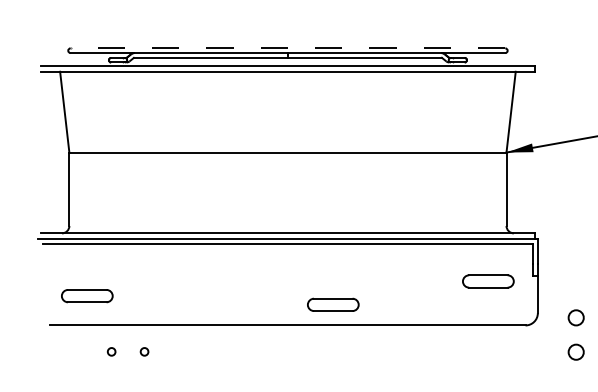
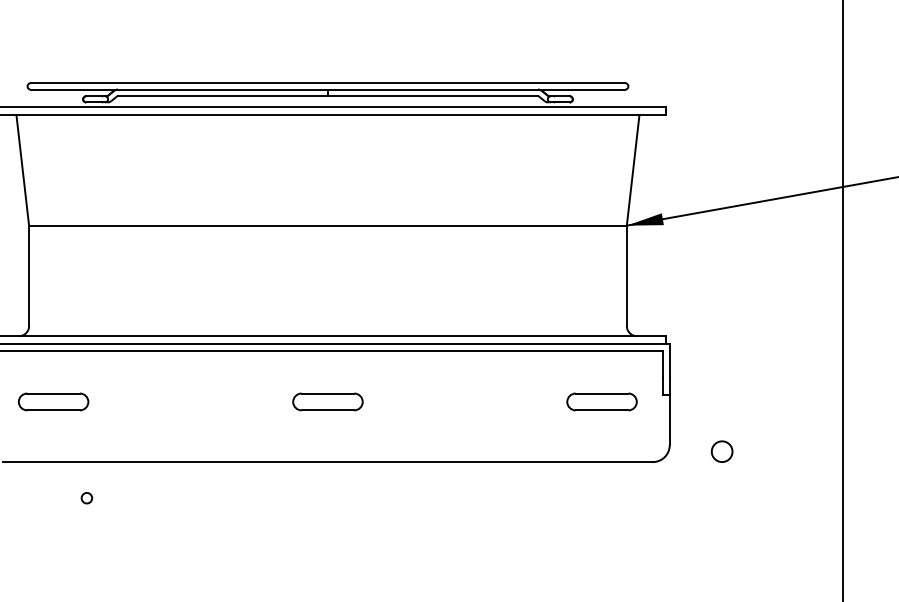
line: (287, 48) -> (327, 83), dashed -> solid
part: (87, 295) -> (53, 401), moved
part: (332, 304) -> (327, 401), moved
circle: (144, 352) -> (131, 498), removed
circle: (575, 352) -> (721, 498), removed

